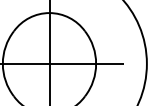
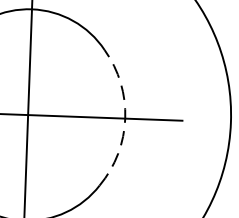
arc: (96, 63) -> (126, 117), solid -> dashed

